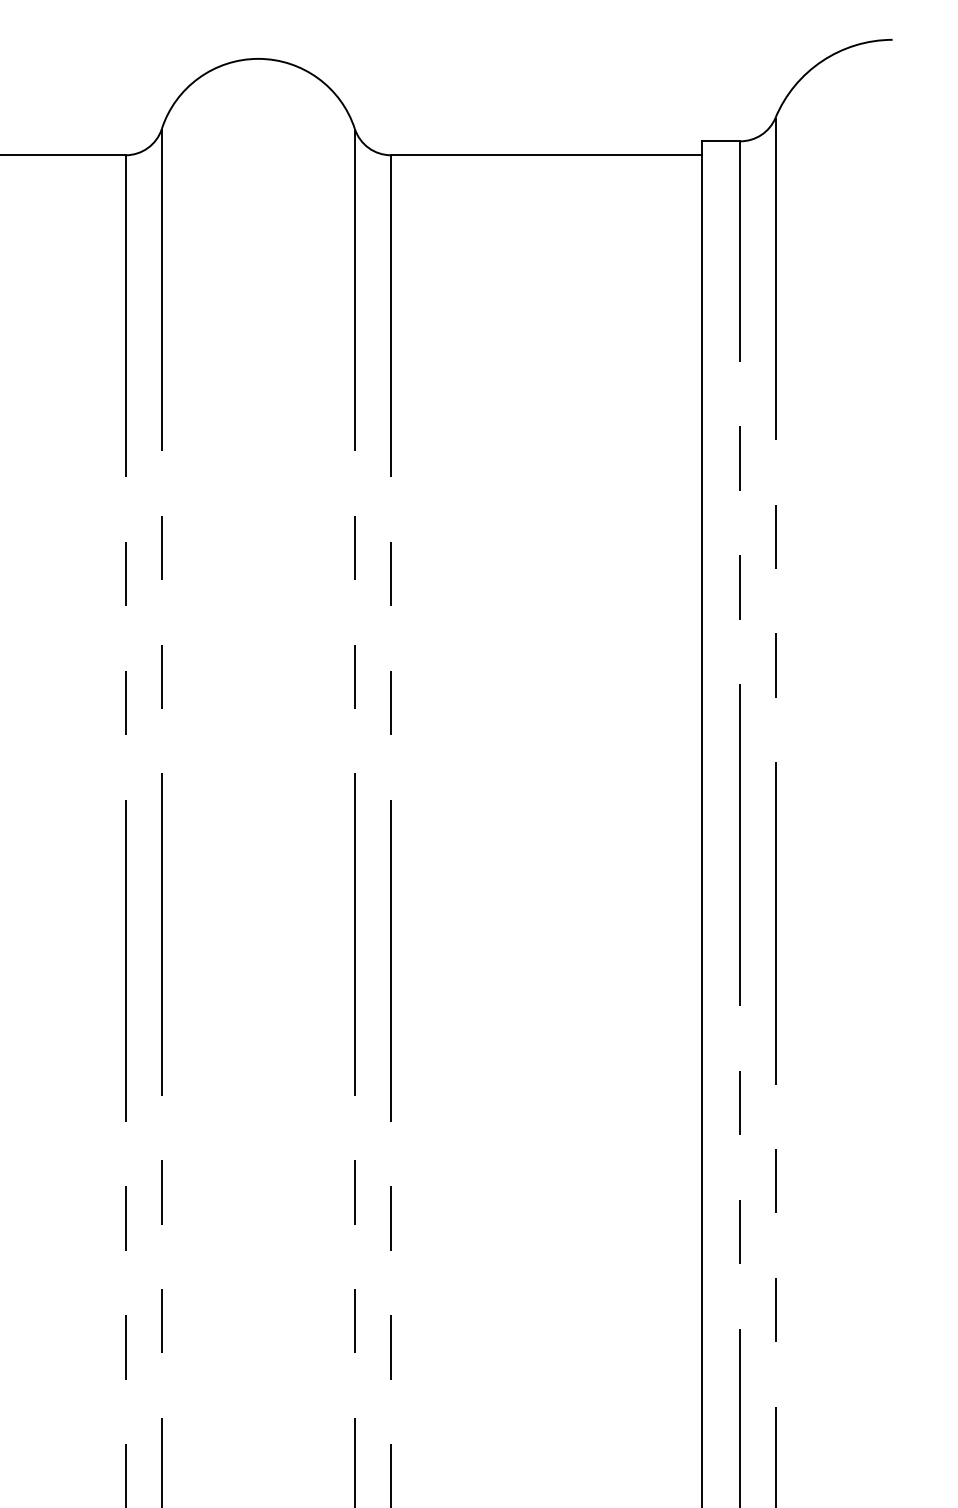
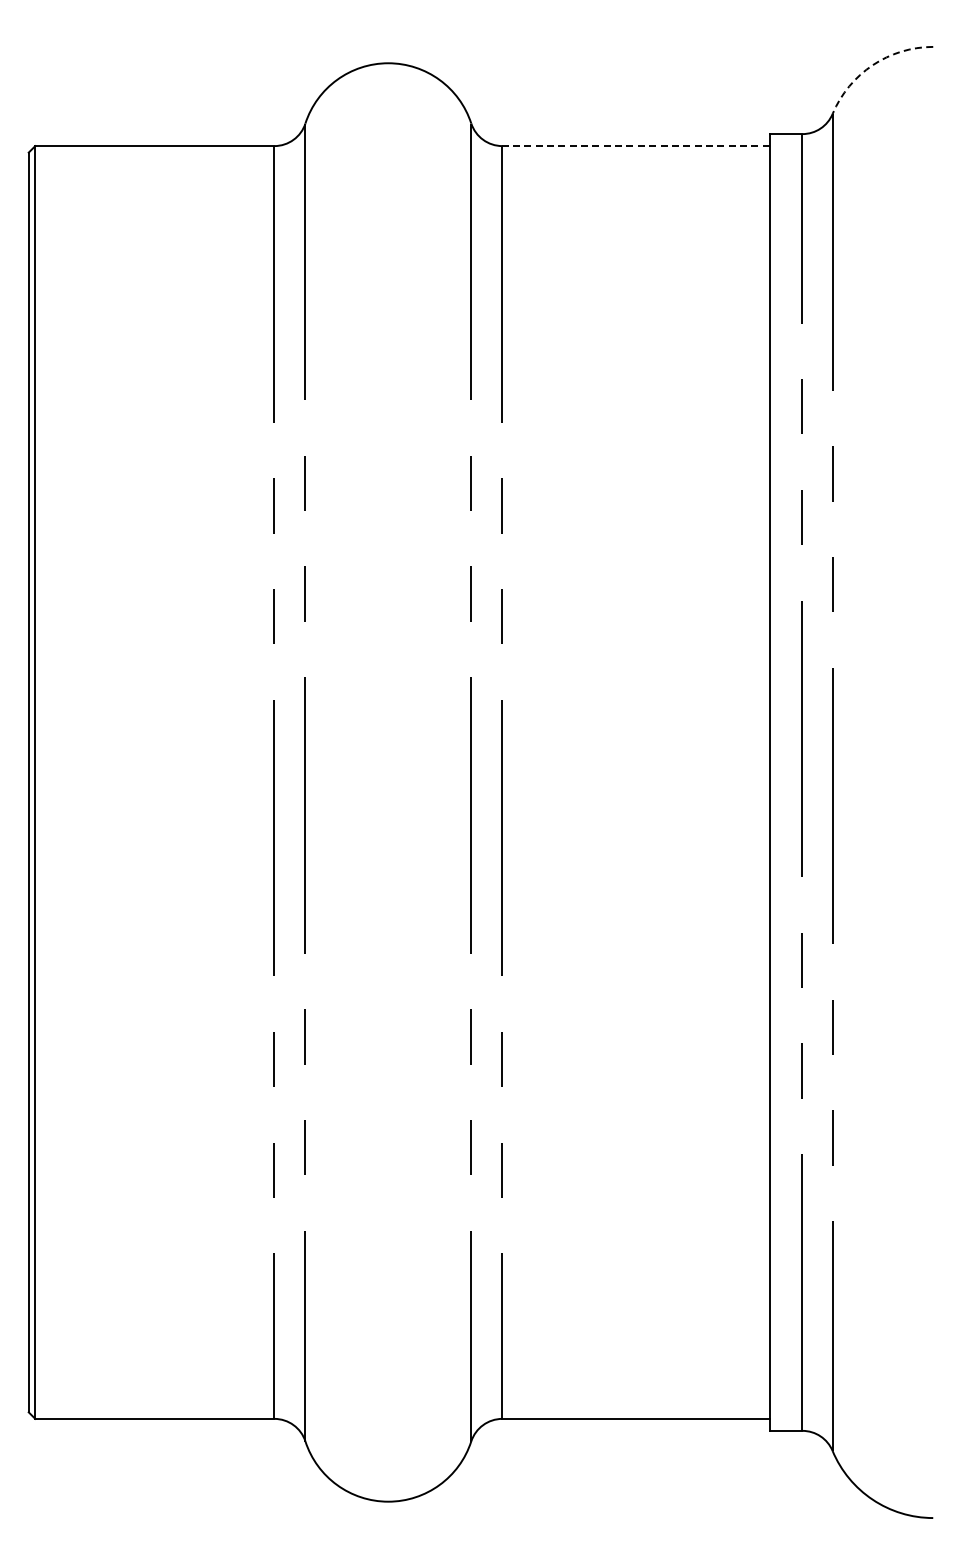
arc: (821, 61) -> (872, 65), solid -> dashed
line: (547, 155) -> (636, 146), solid -> dashed

